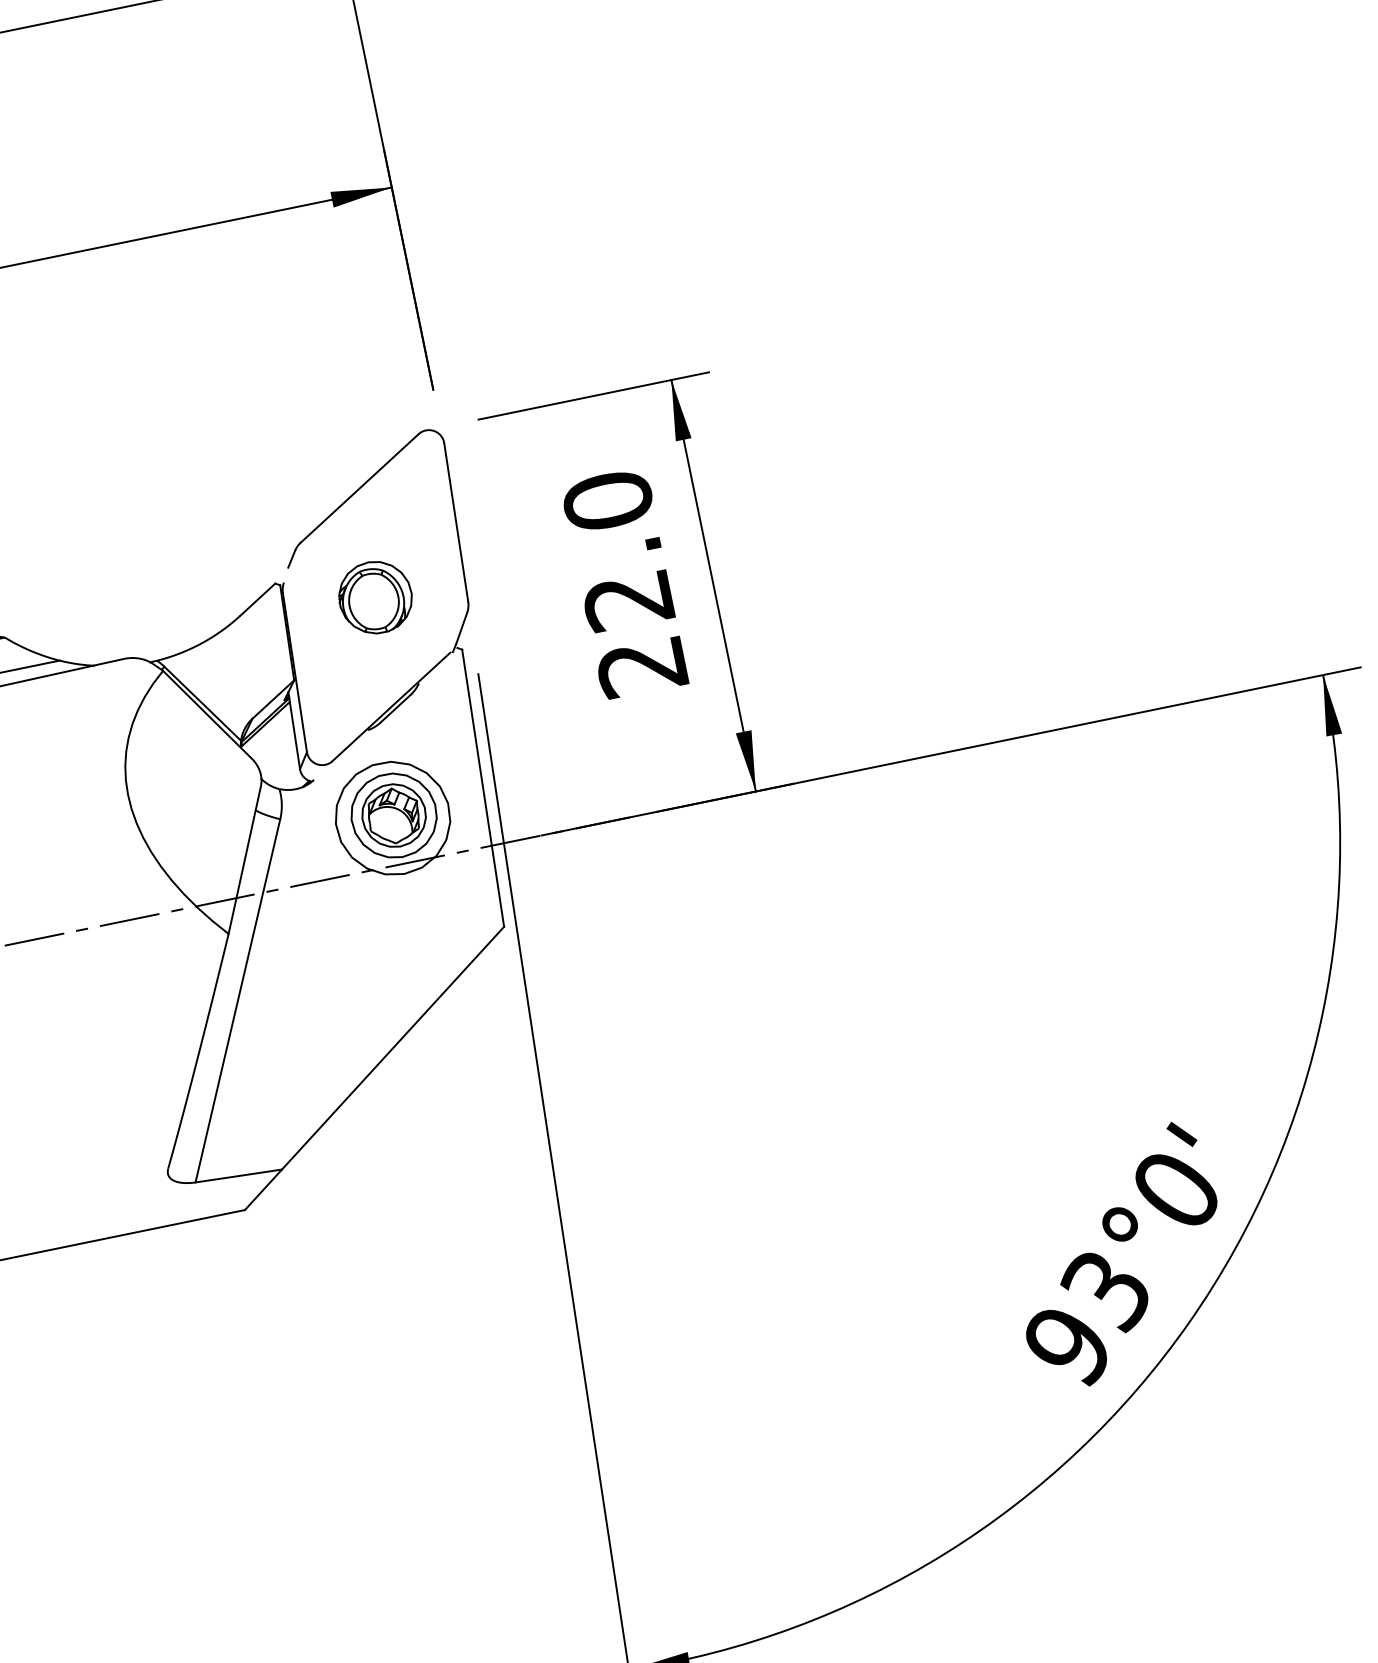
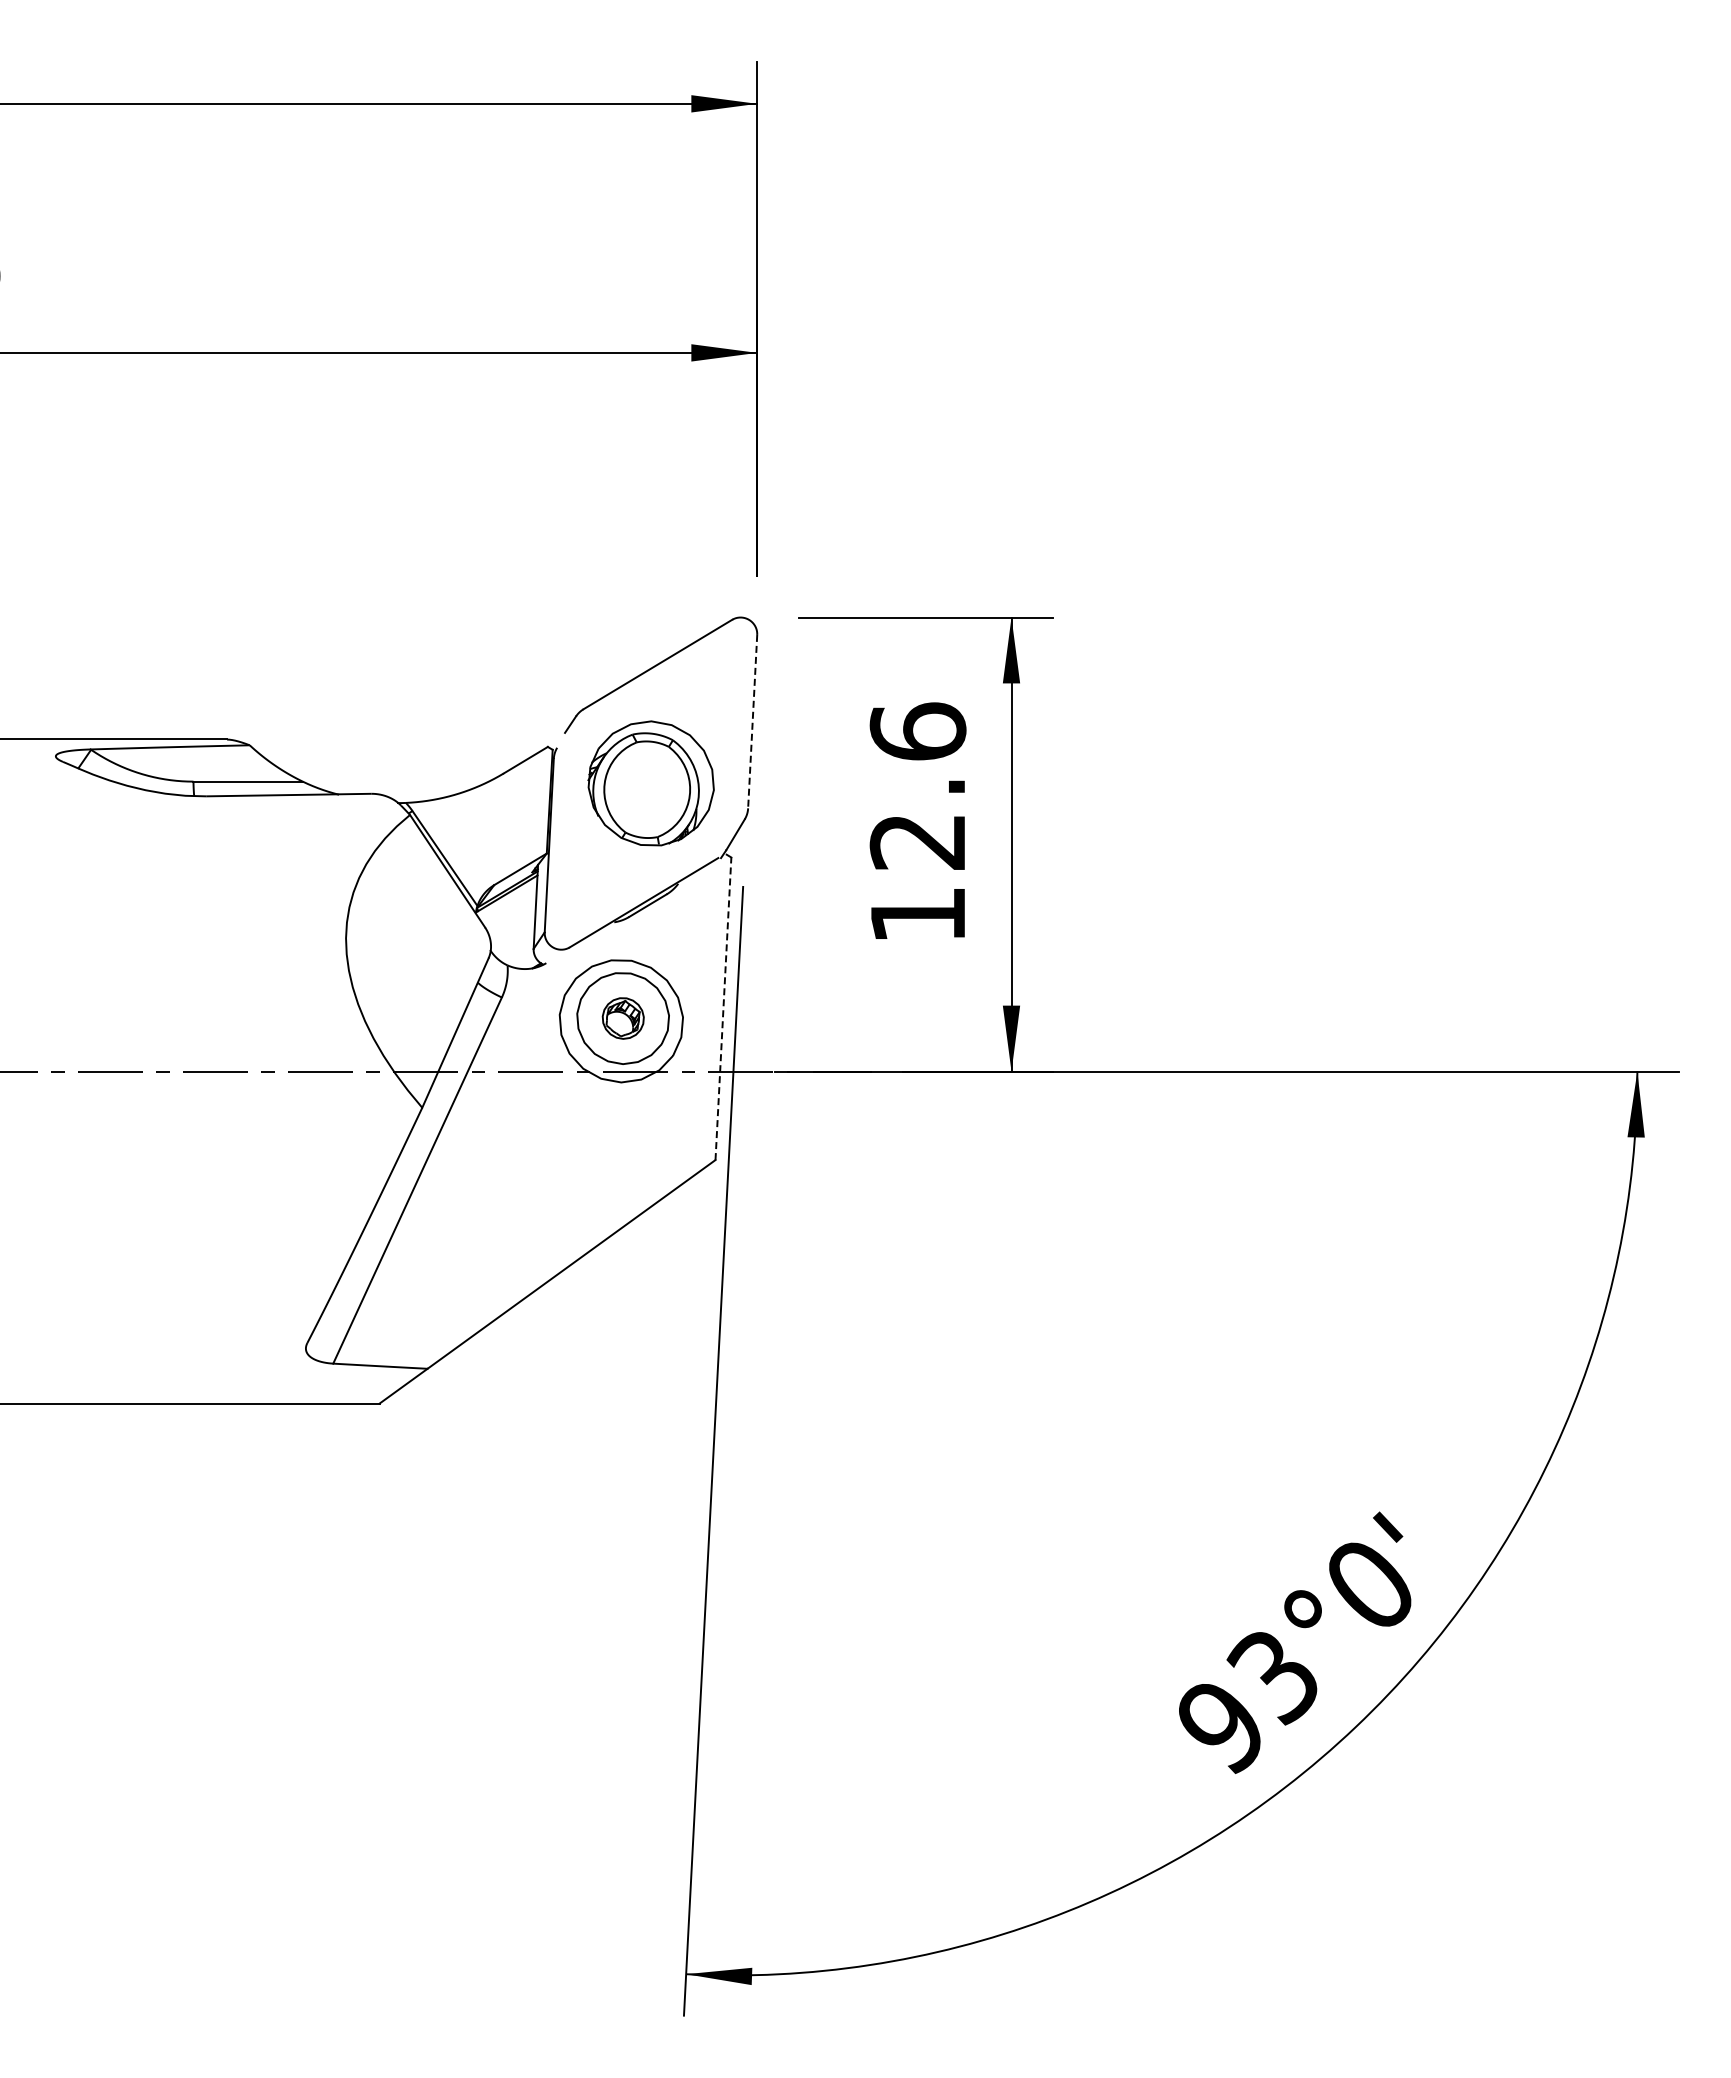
line: (456, 522) -> (752, 721), solid -> dashed
text: (624, 583) -> (917, 822), 22.0 -> 12.6
part: (375, 597) -> (650, 783), size x1.6
line: (483, 787) -> (723, 1008), solid -> dashed
part: (394, 815) -> (623, 1018), size x0.6

